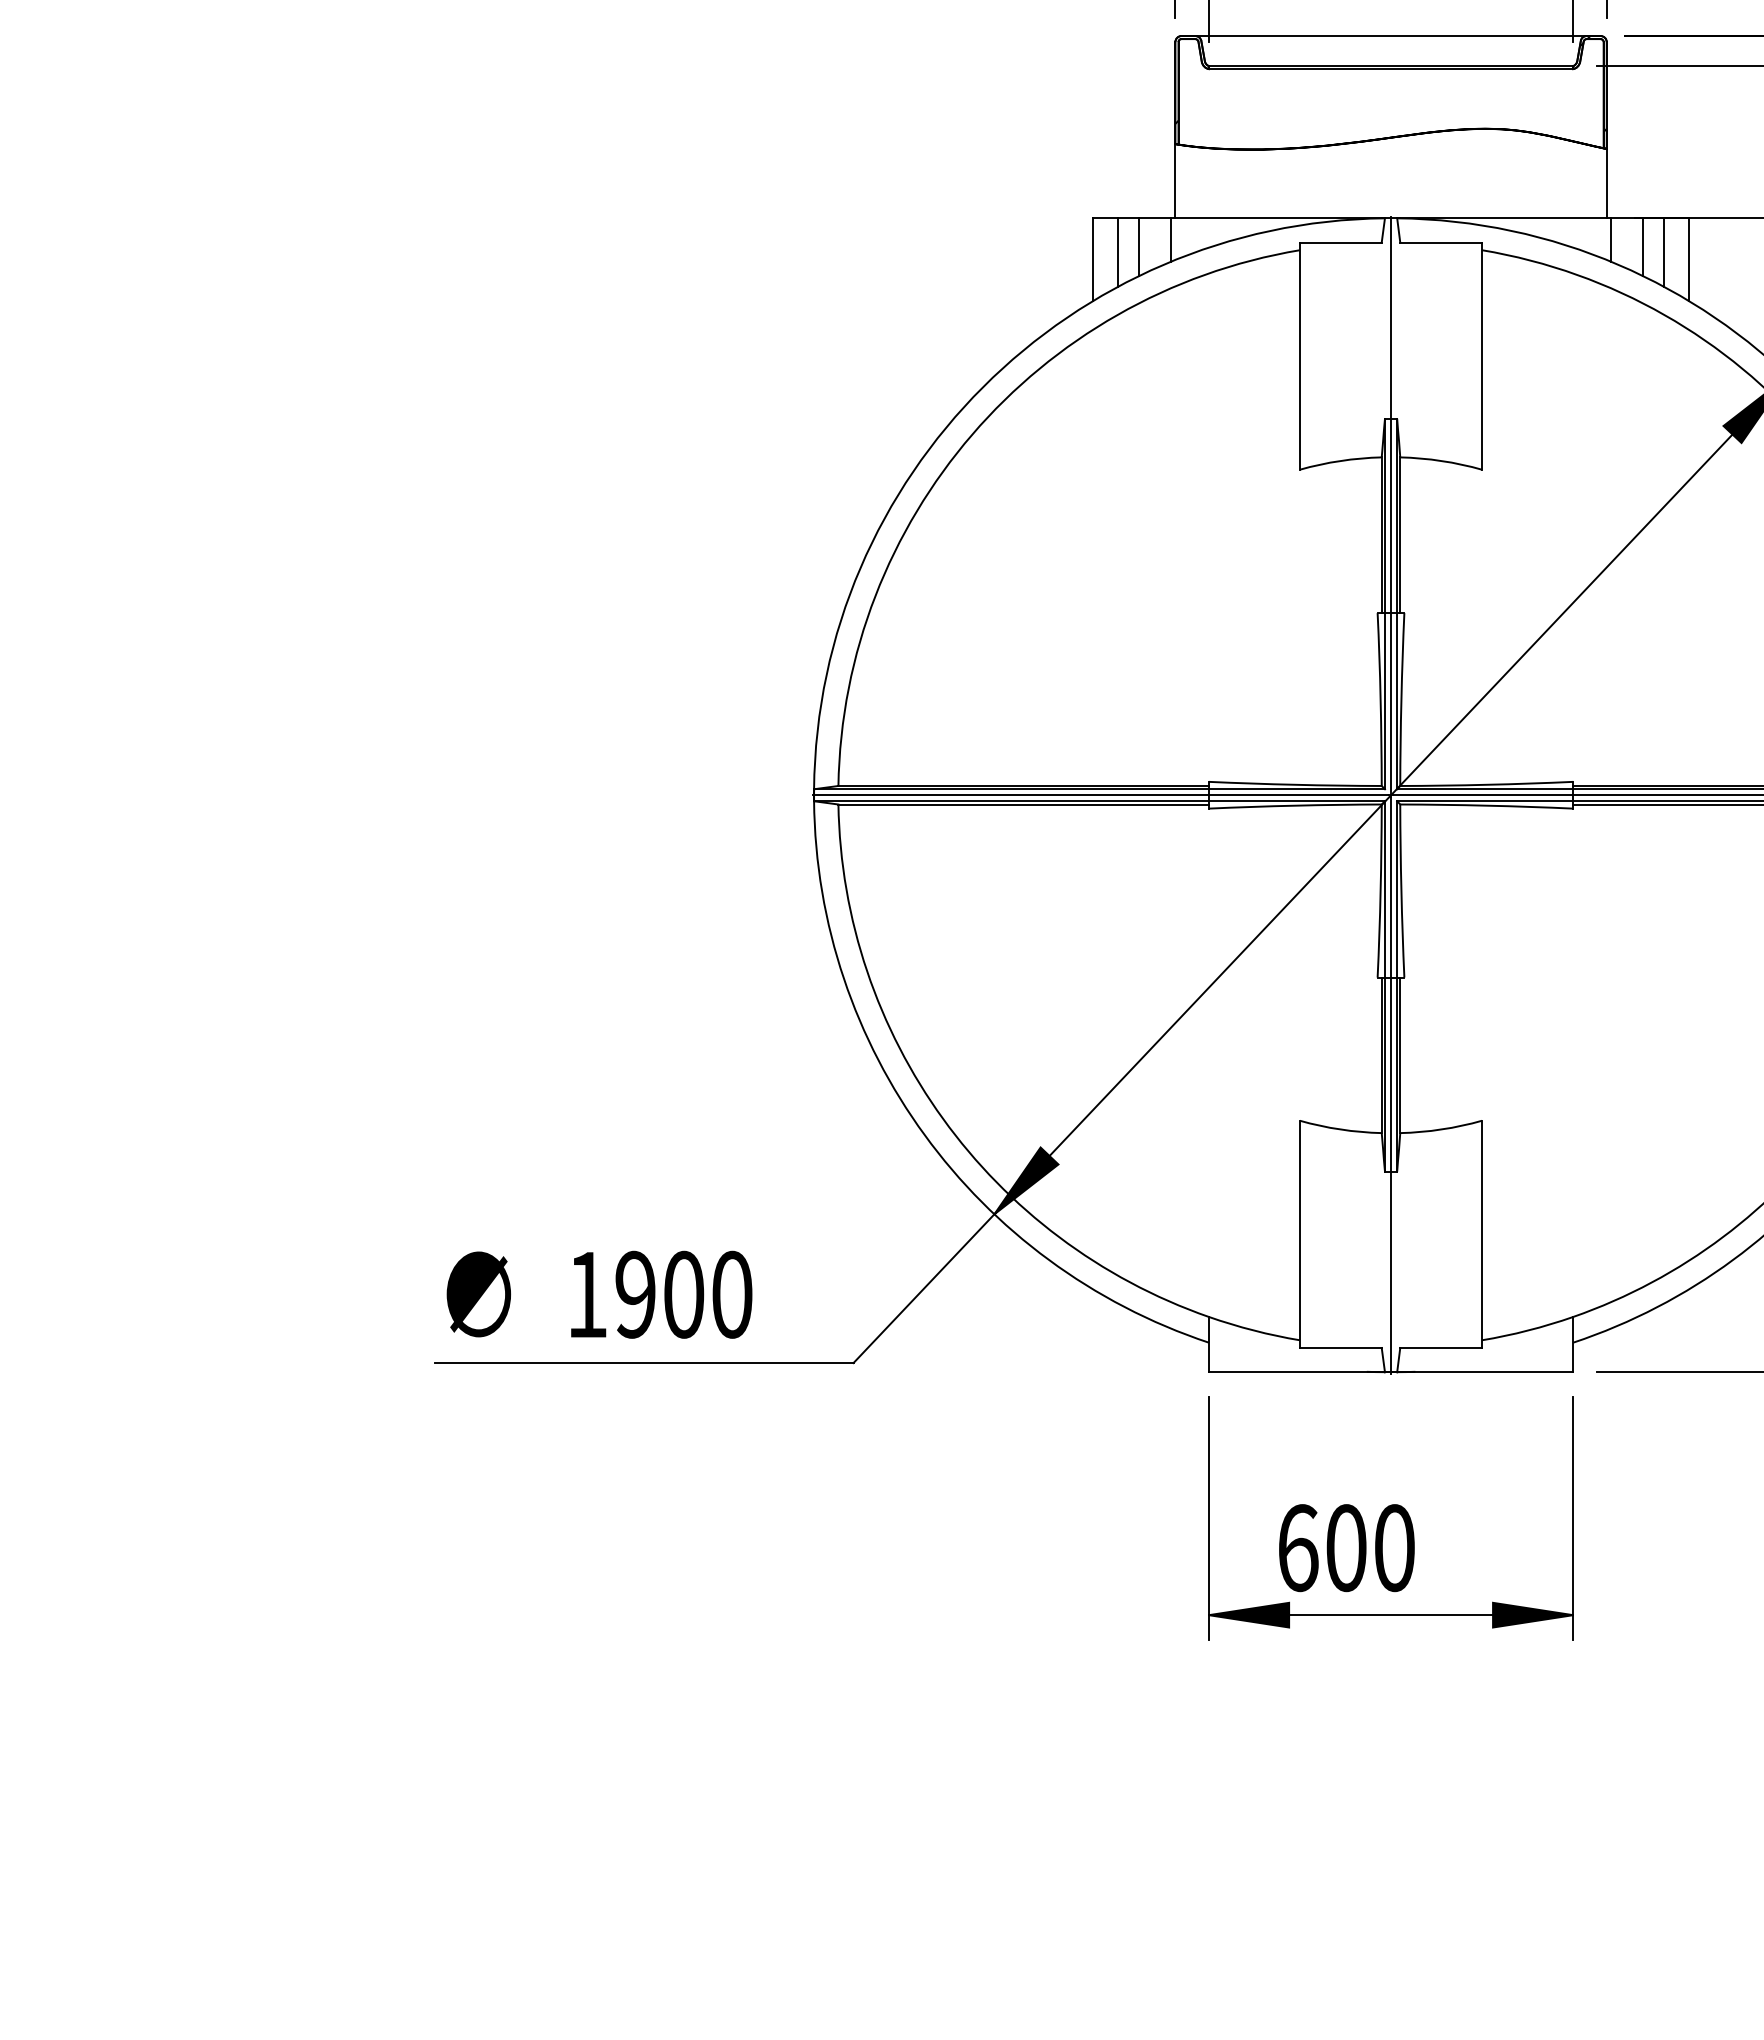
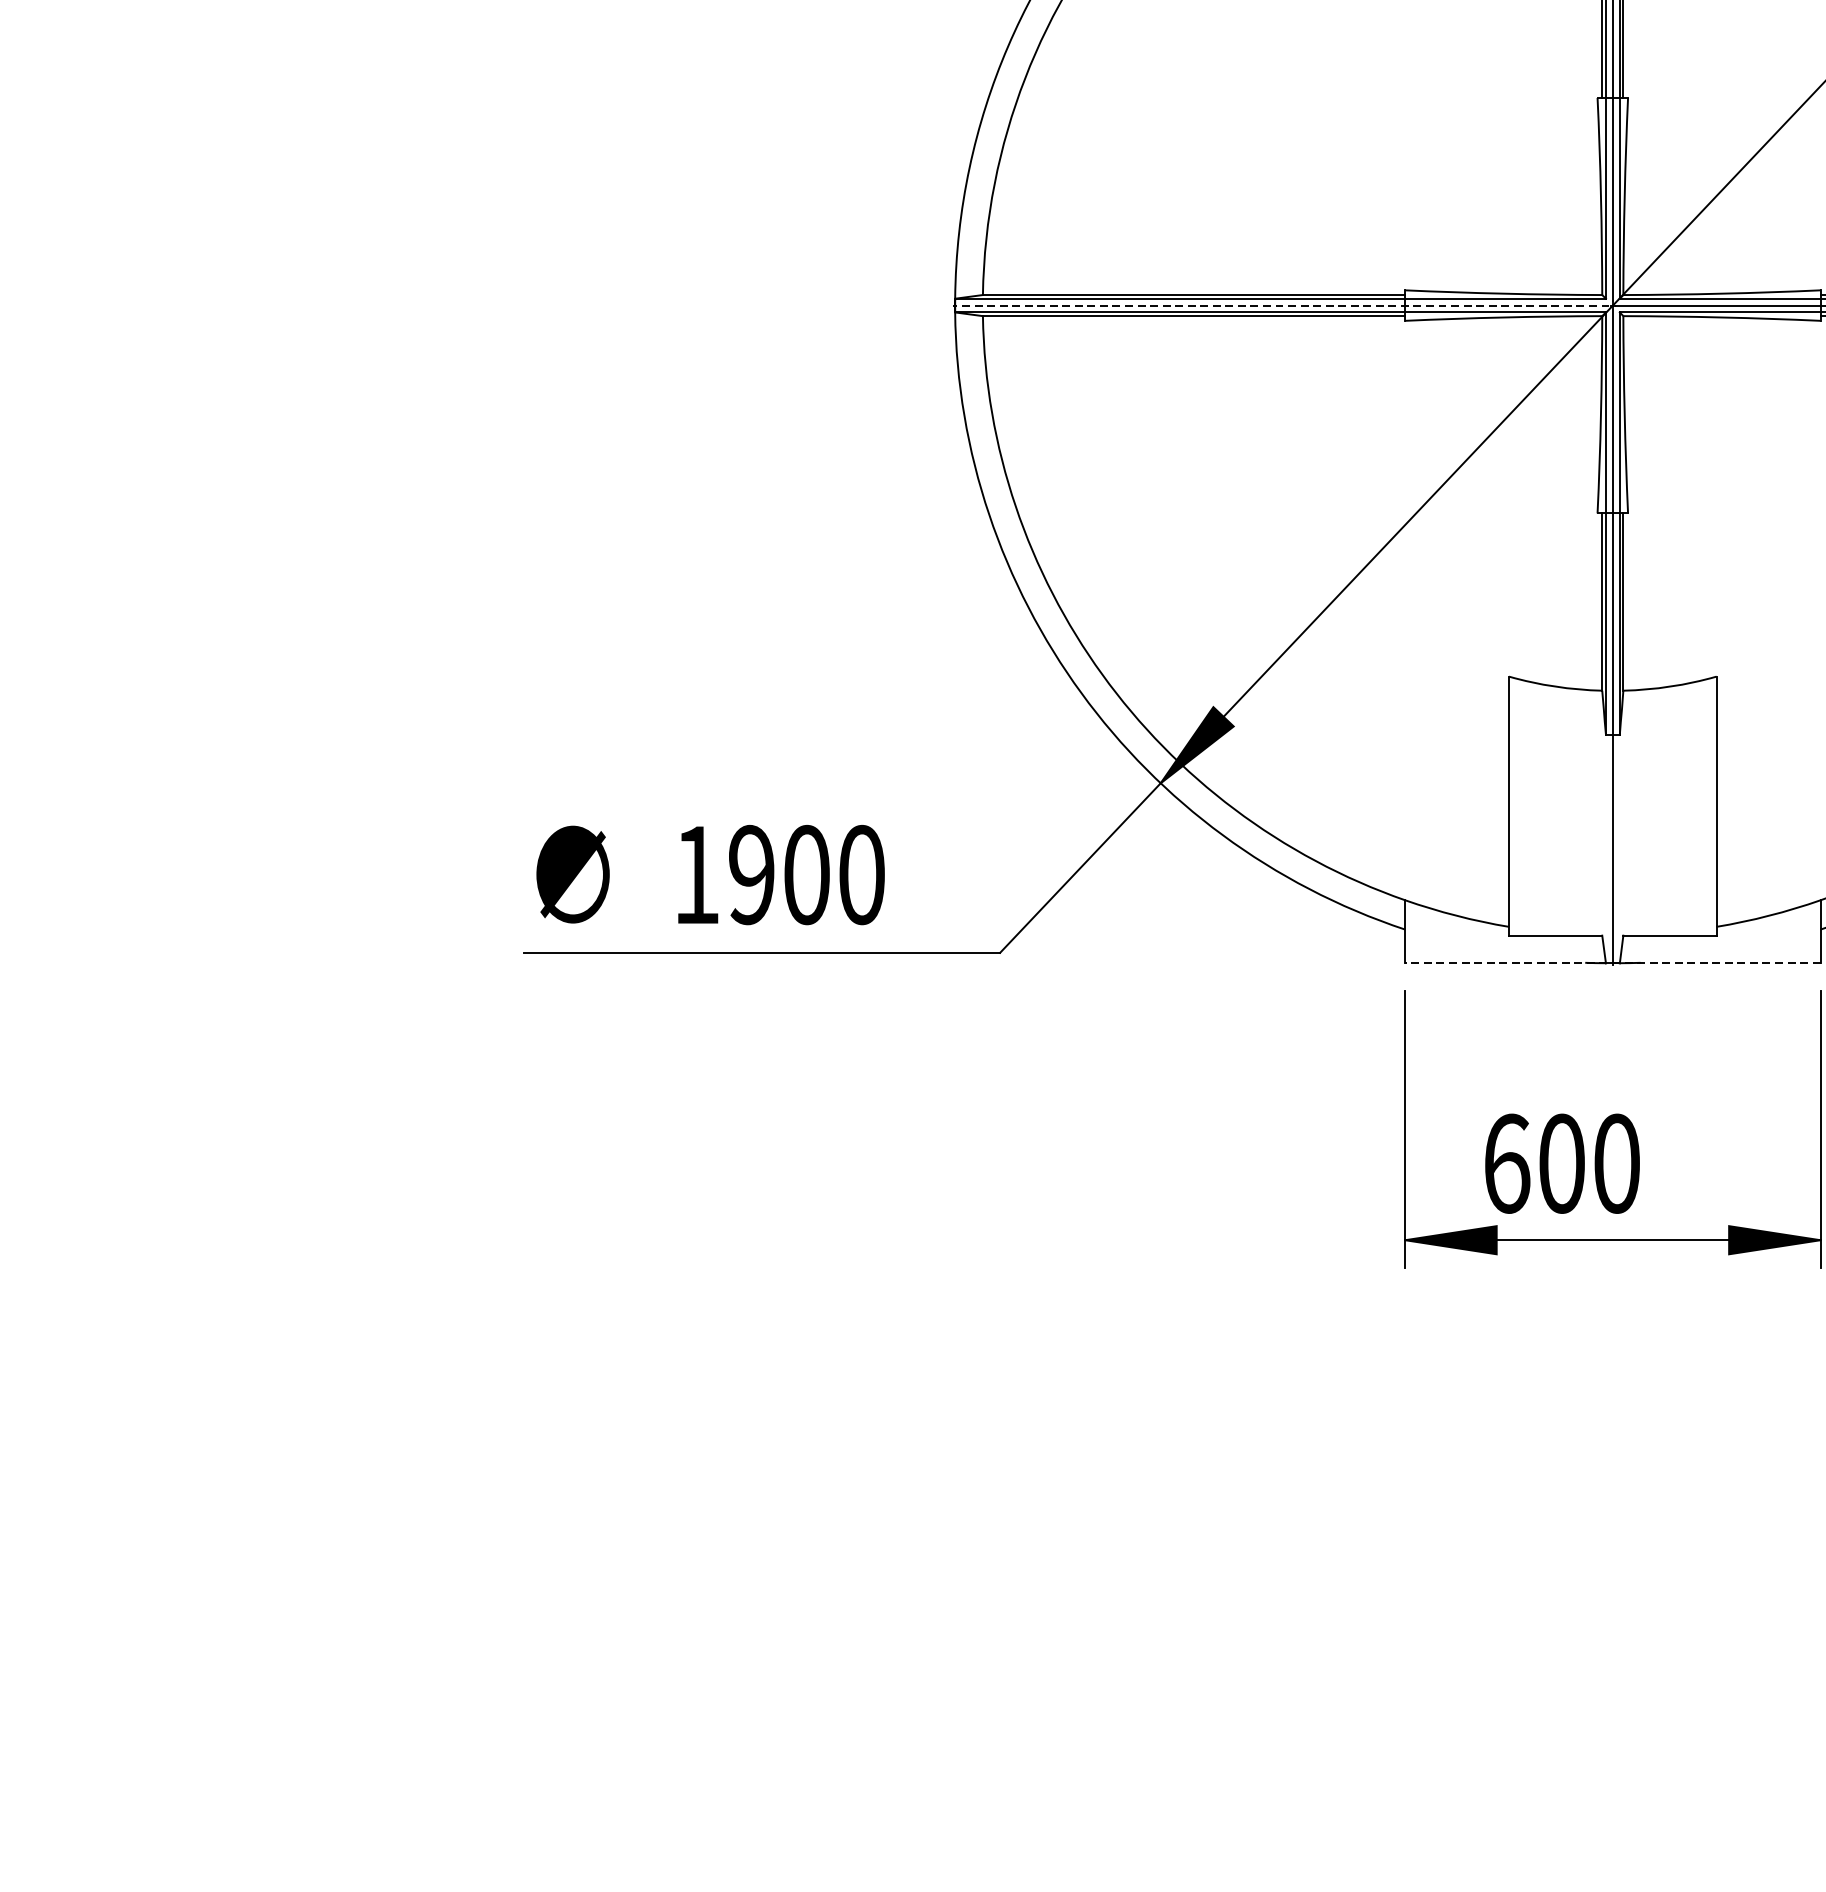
line: (1100, 795) -> (1281, 305), solid -> dashed
line: (1390, 1372) -> (1612, 963), solid -> dashed

